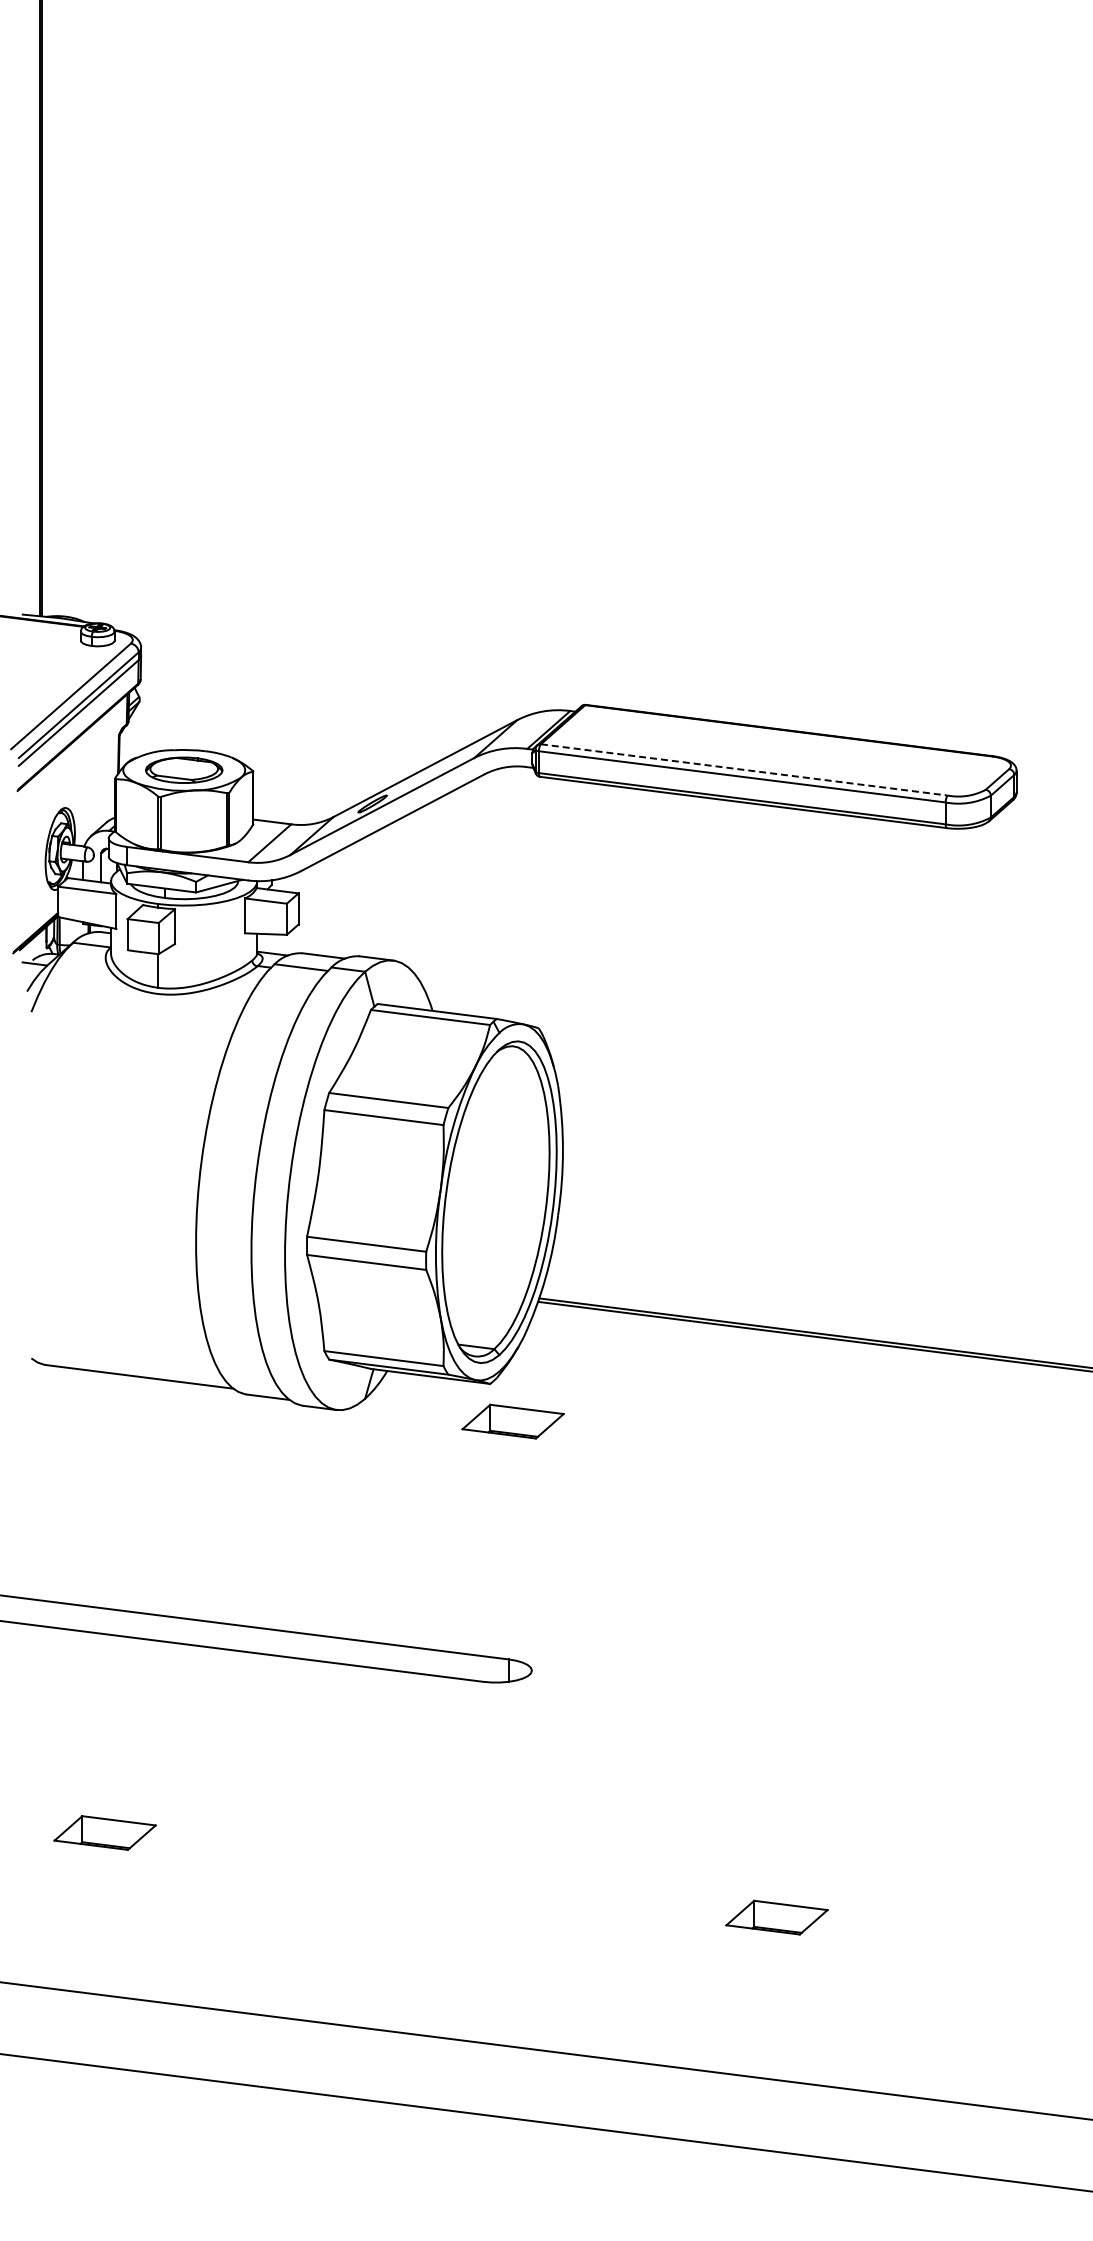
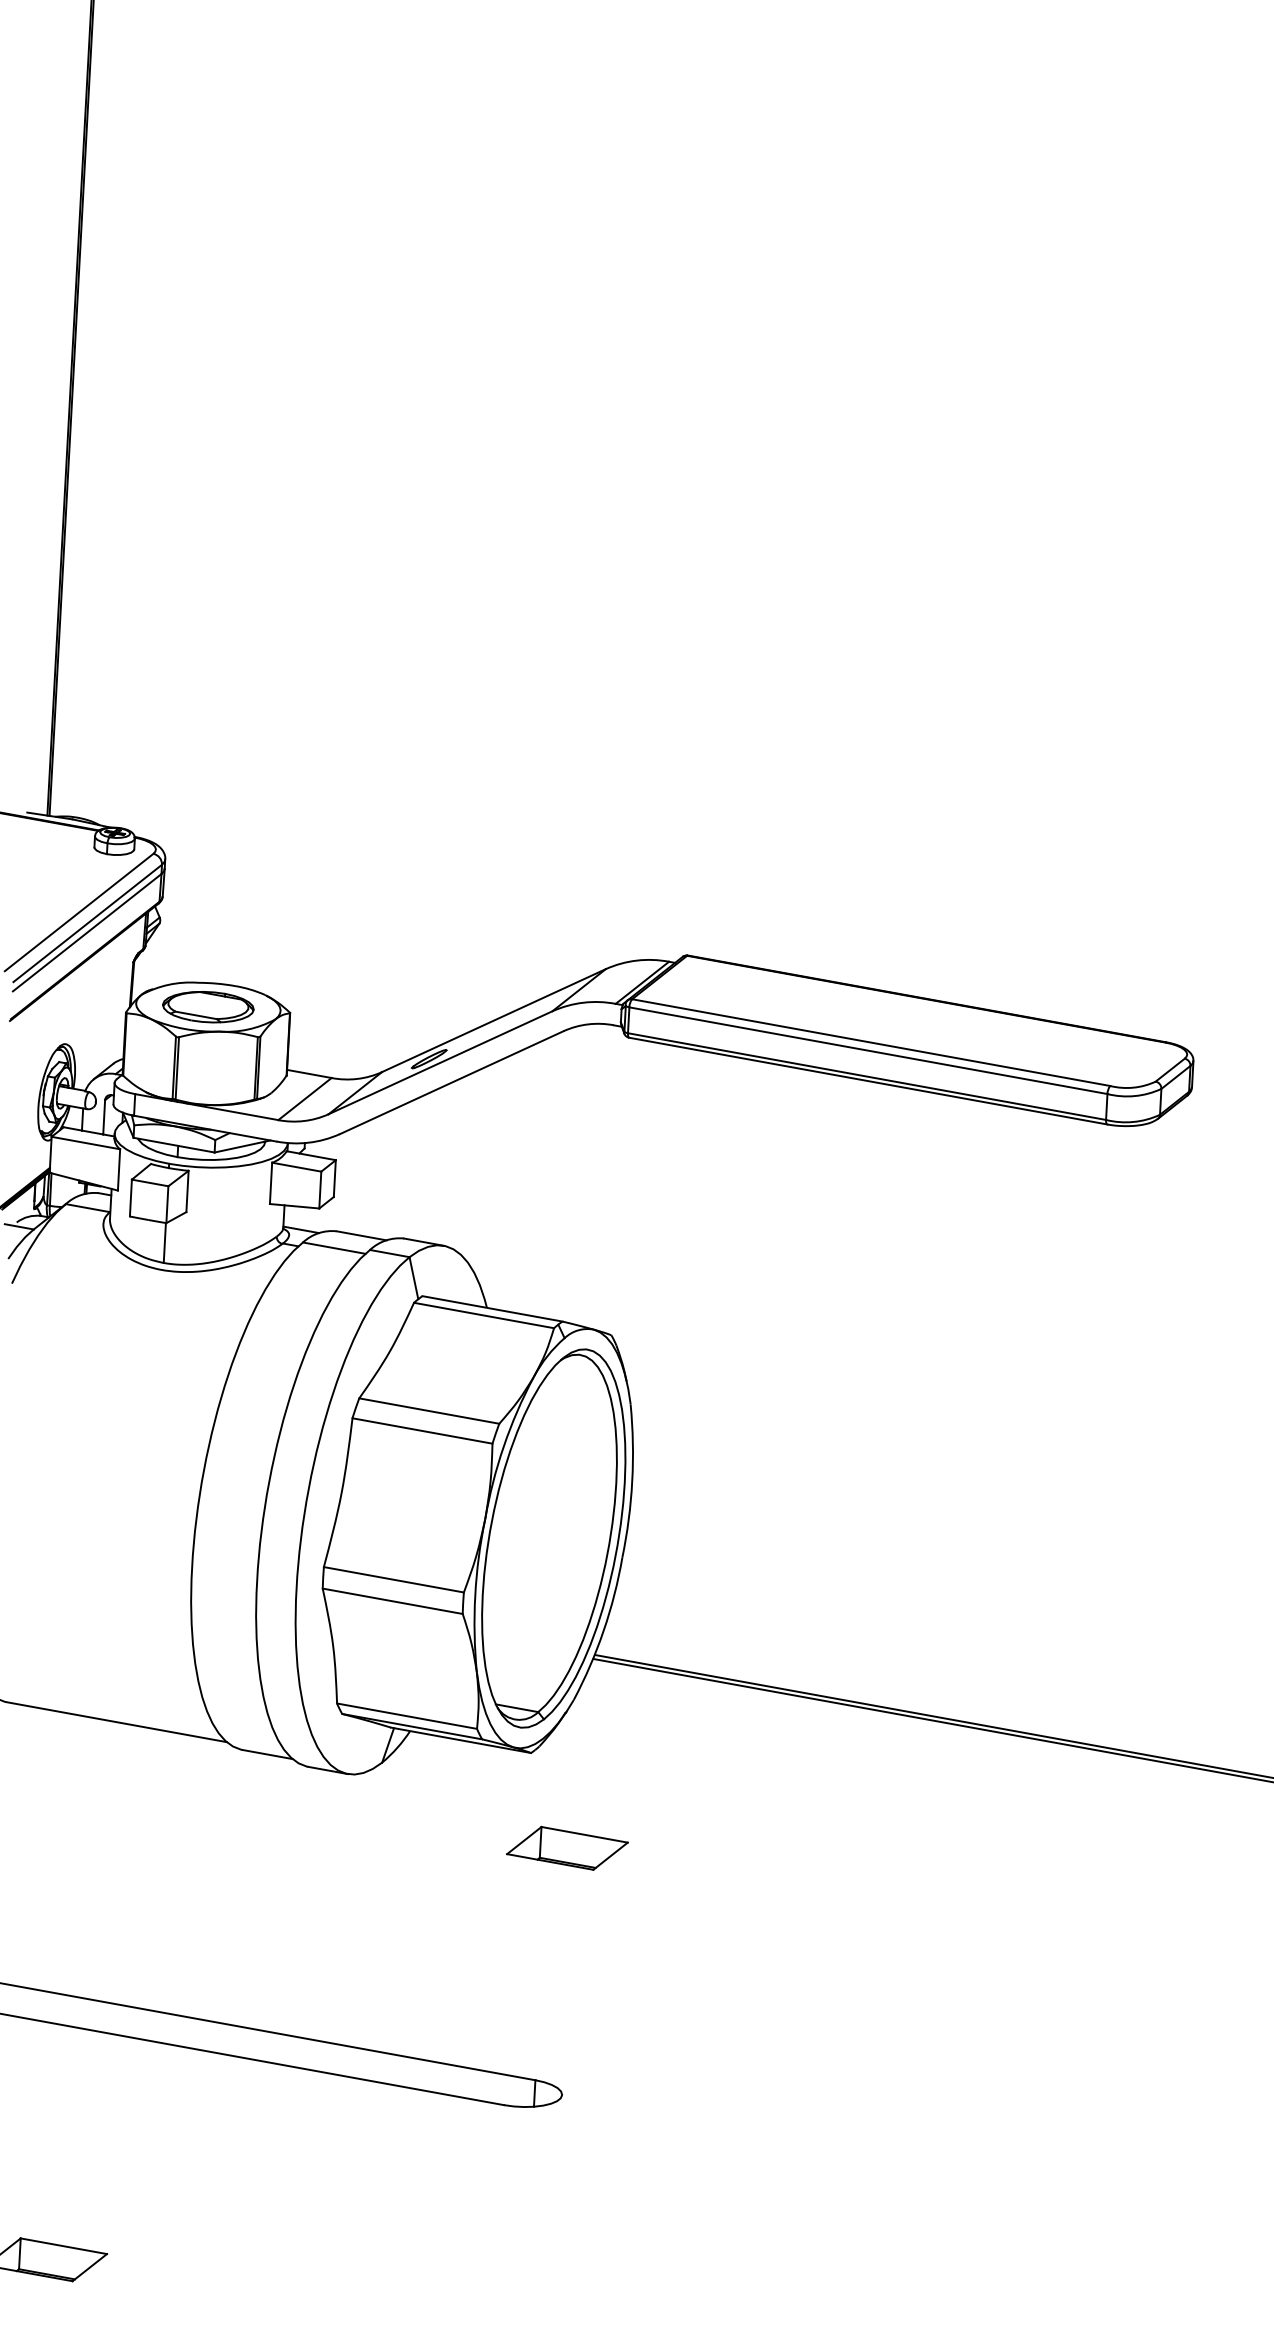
line: (744, 769) -> (871, 1042), dashed -> solid
part: (512, 1421) -> (566, 1848), moved

